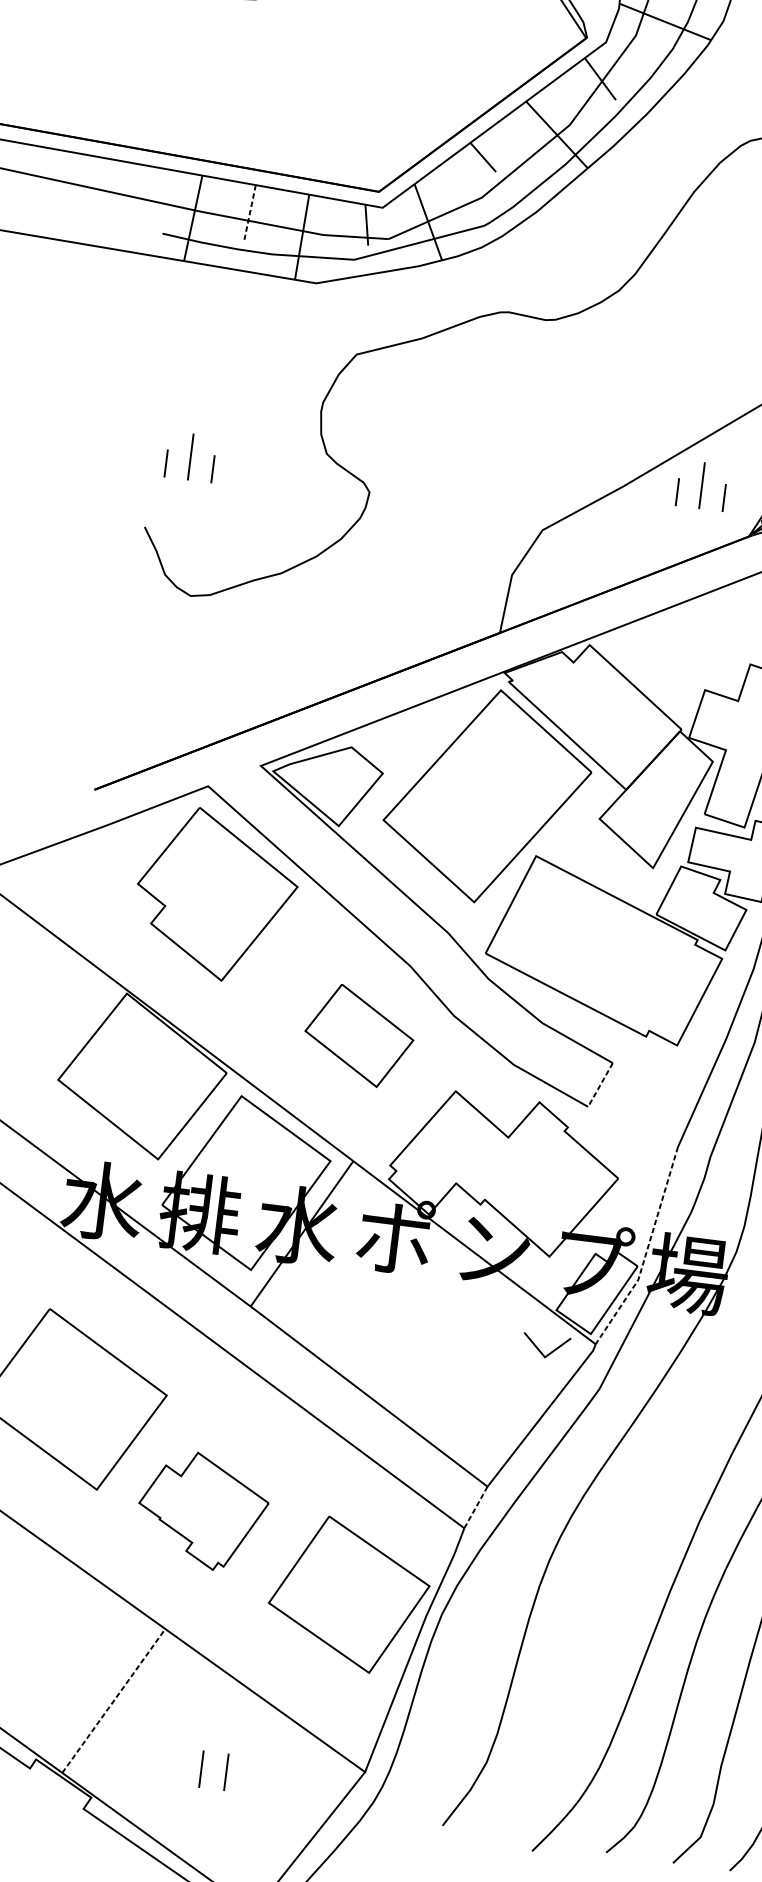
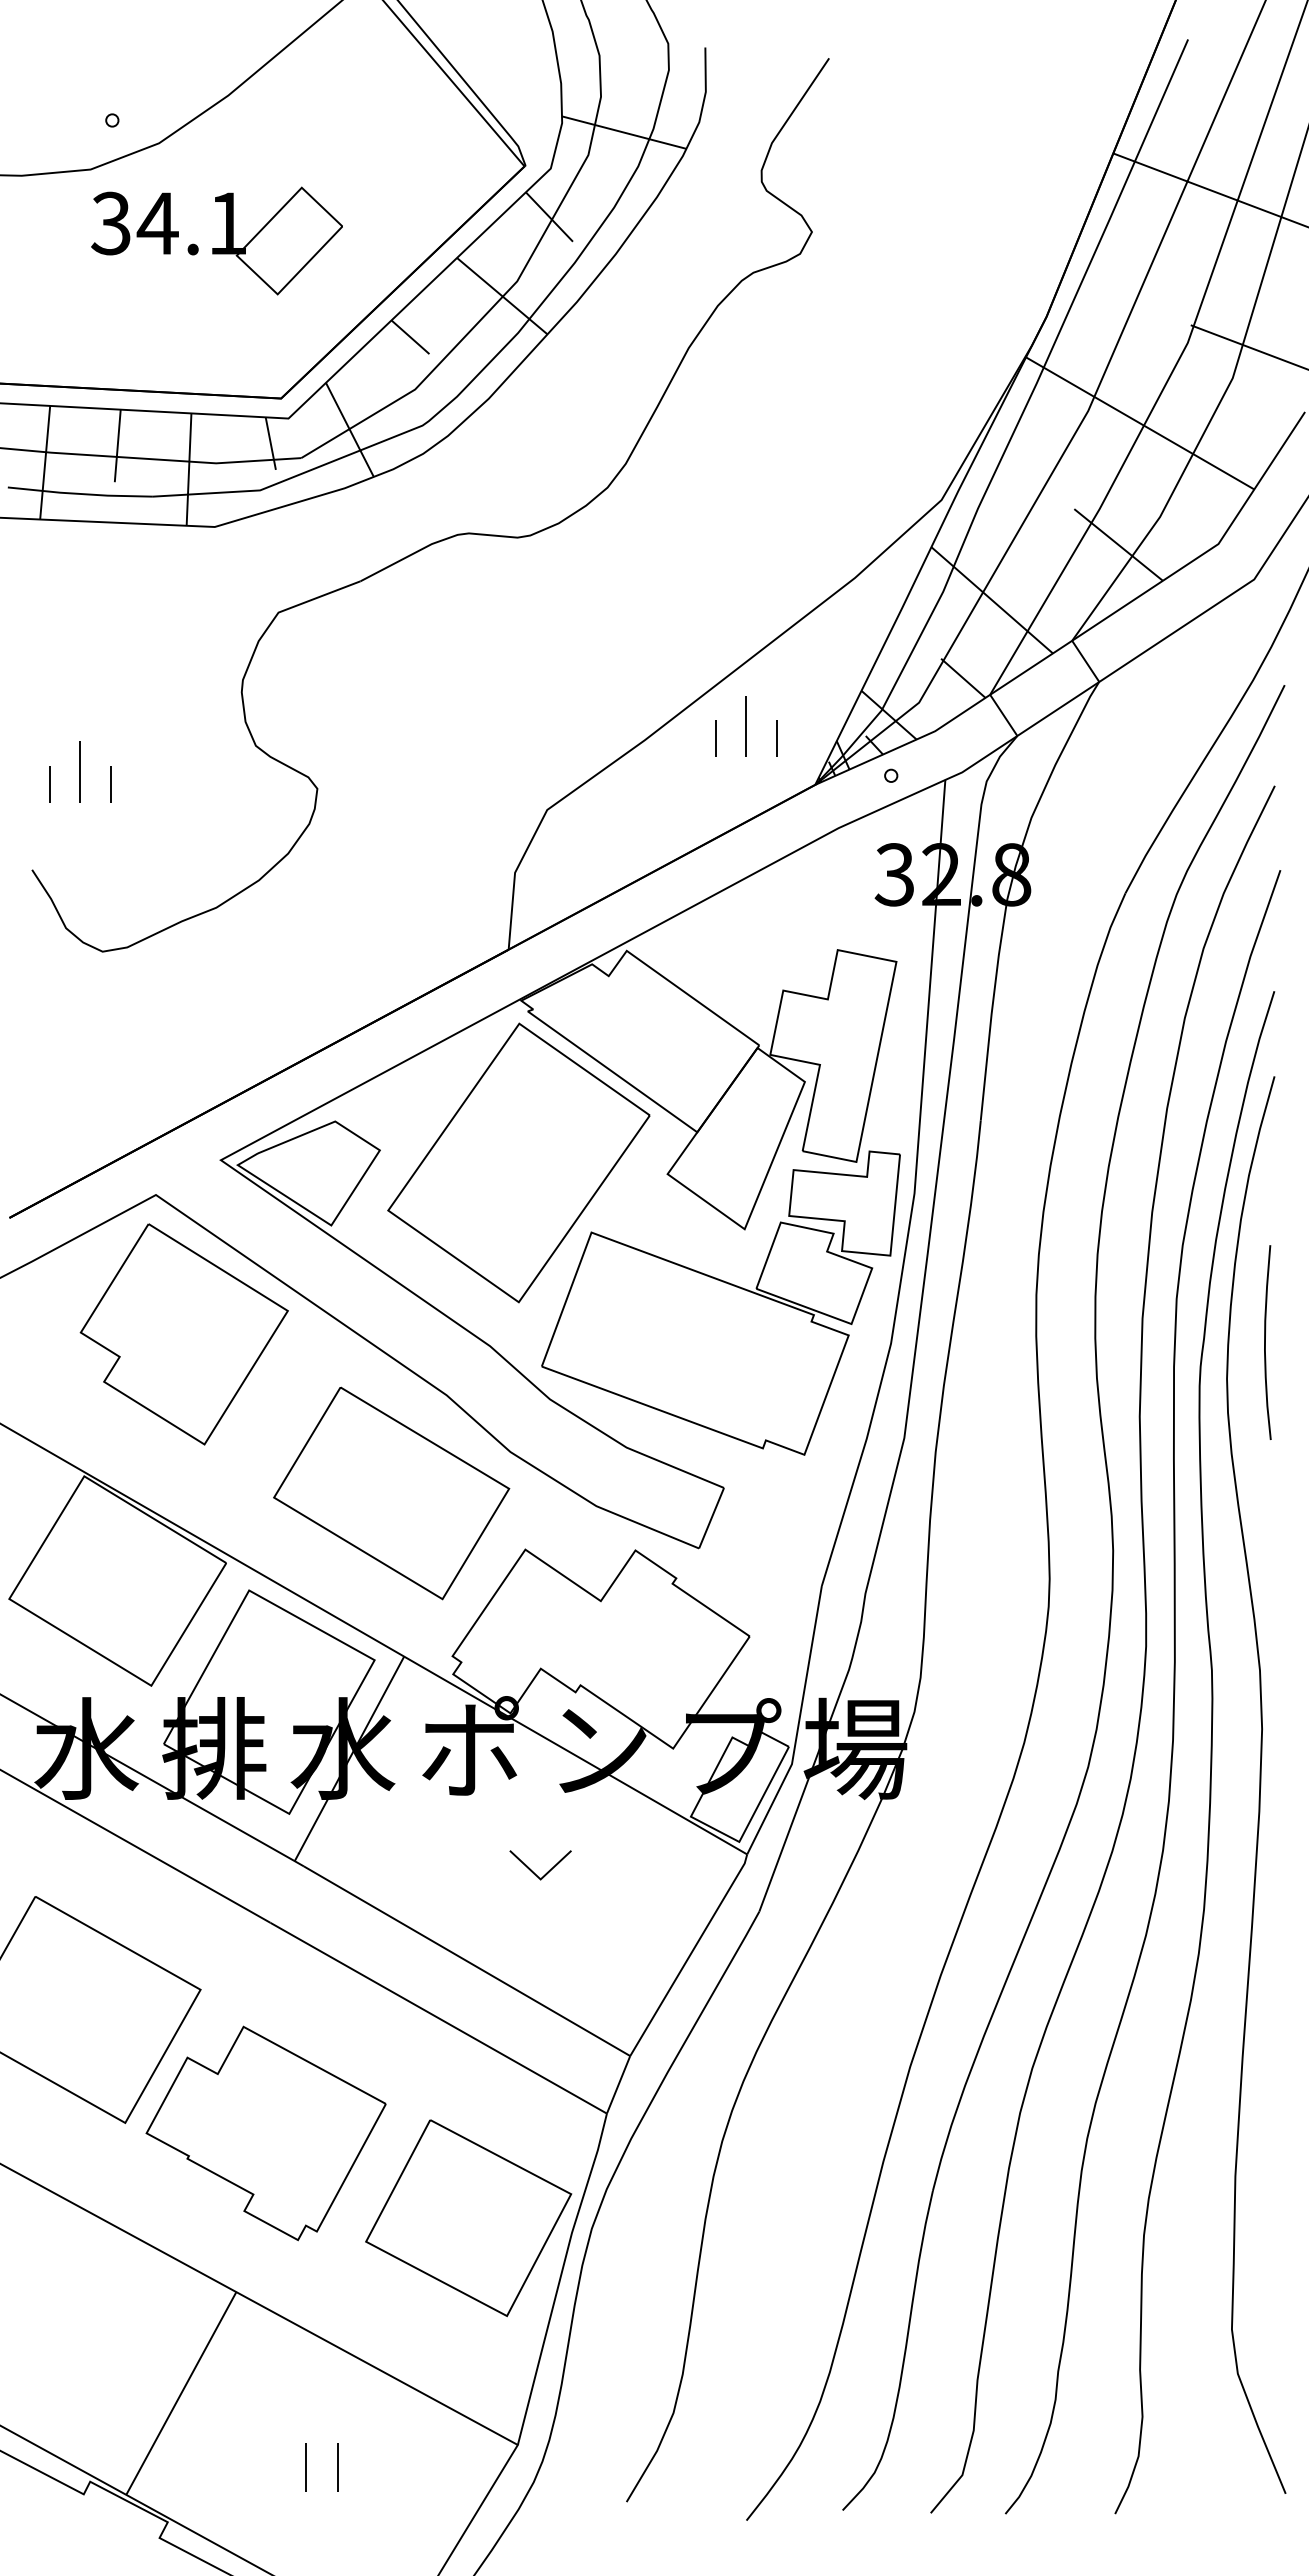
part: (344, 71) -> (216, 248), added
line: (249, 212) -> (117, 446), dashed -> solid
part: (359, 1035) -> (391, 1493), size x1.67
line: (600, 1085) -> (711, 1518), dashed -> solid
line: (646, 1251) -> (798, 1725), dashed -> solid
part: (540, 1350) -> (533, 1871), moved
line: (475, 1507) -> (618, 2085), dashed -> solid
part: (202, 1511) -> (265, 2133), size x1.43
line: (113, 1701) -> (181, 2393), dashed -> solid

